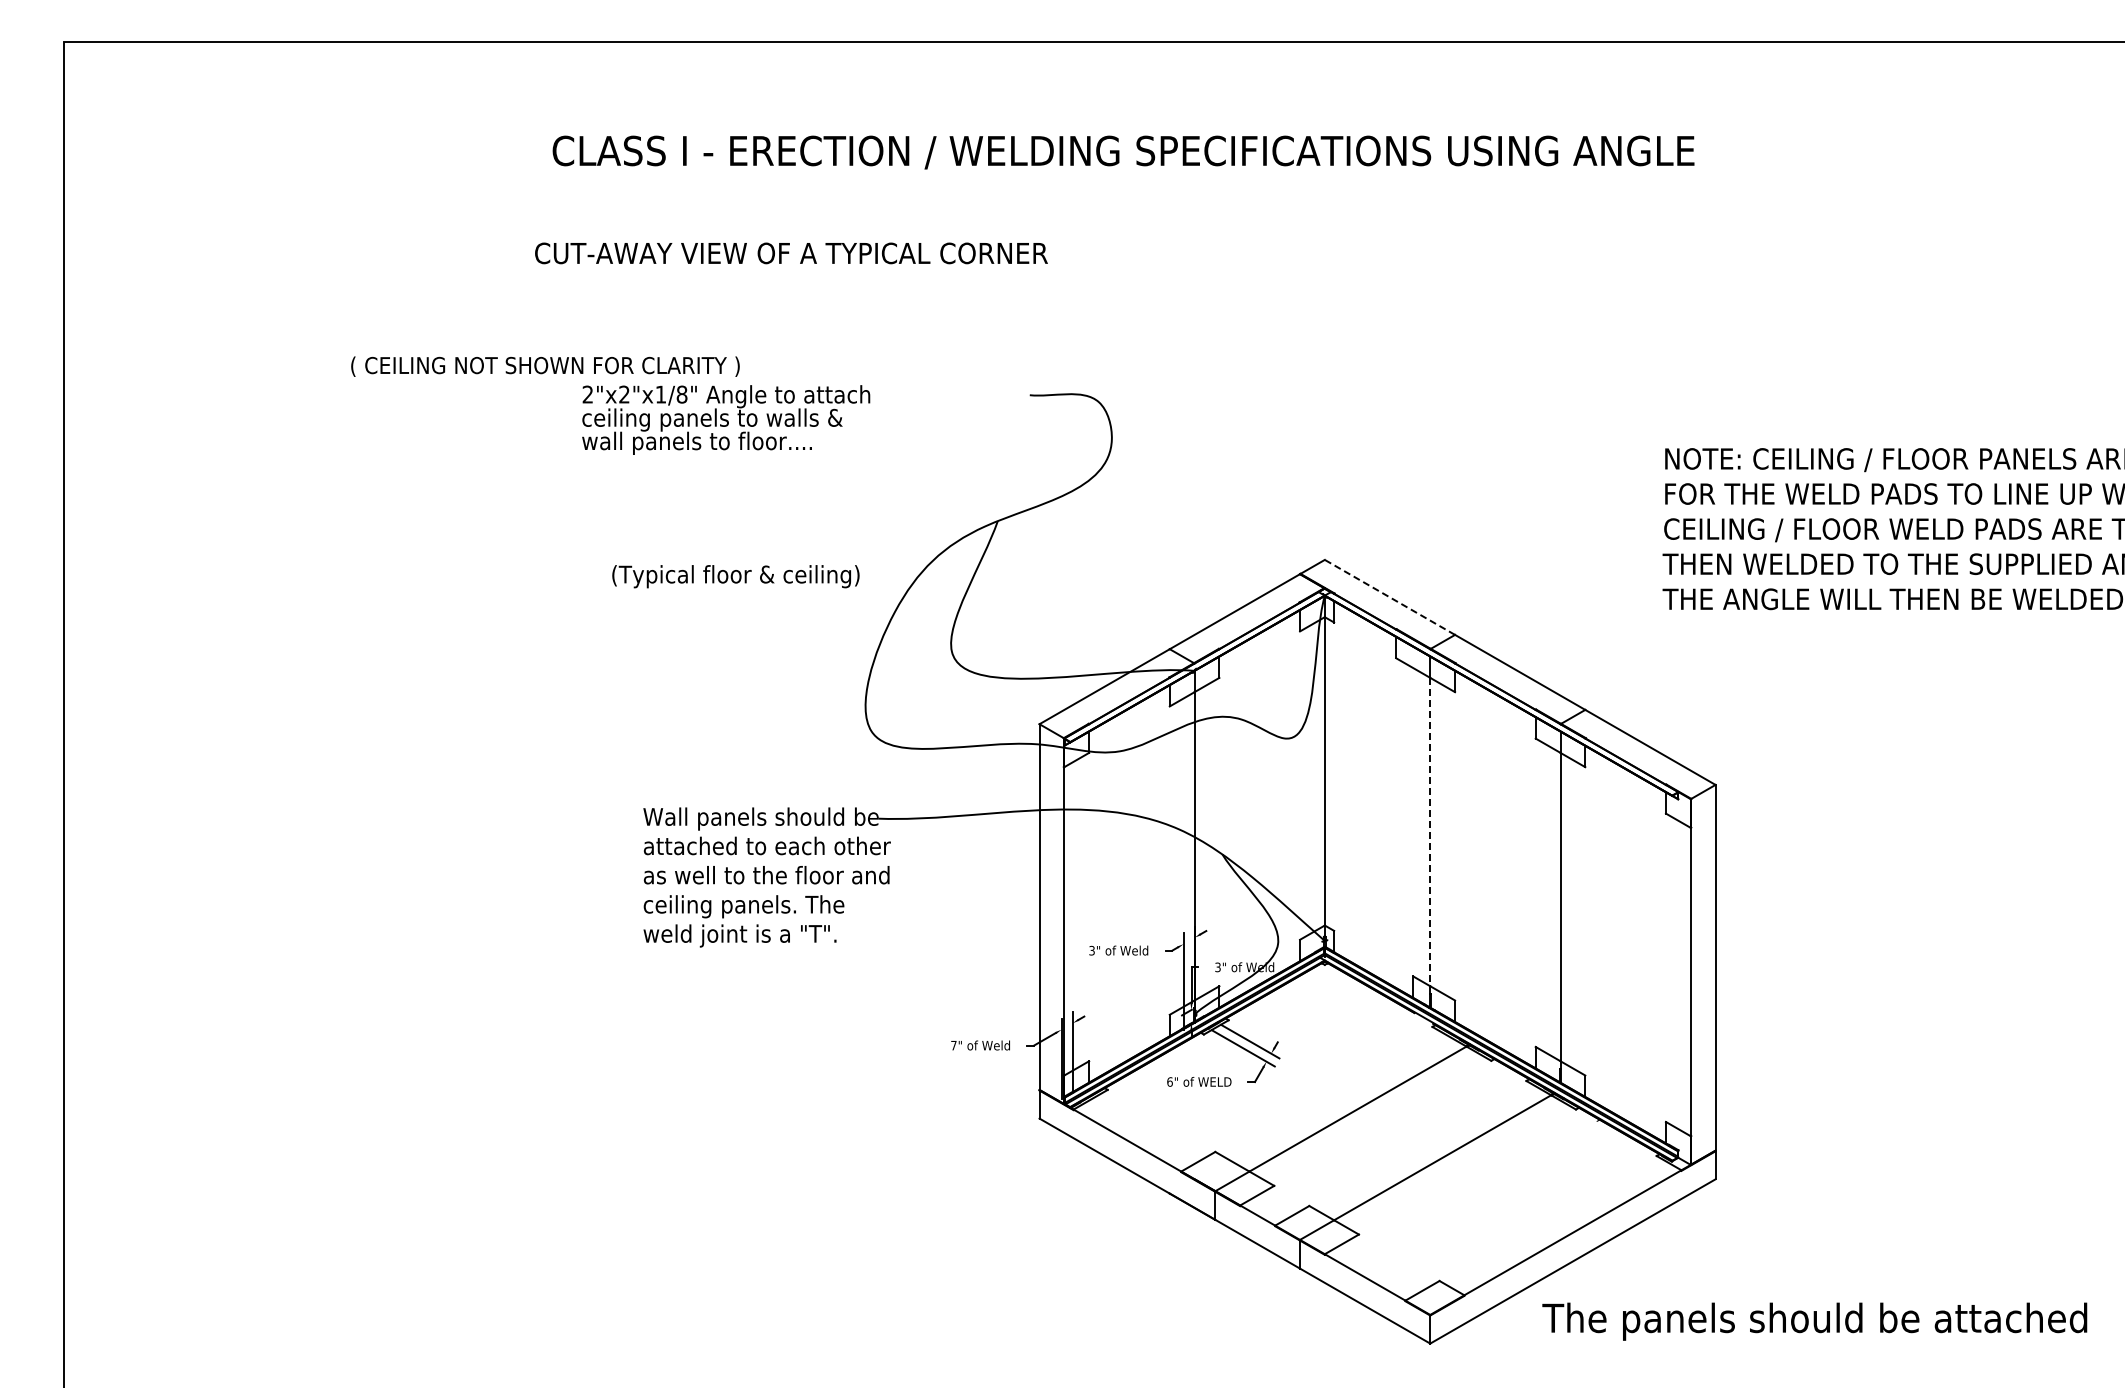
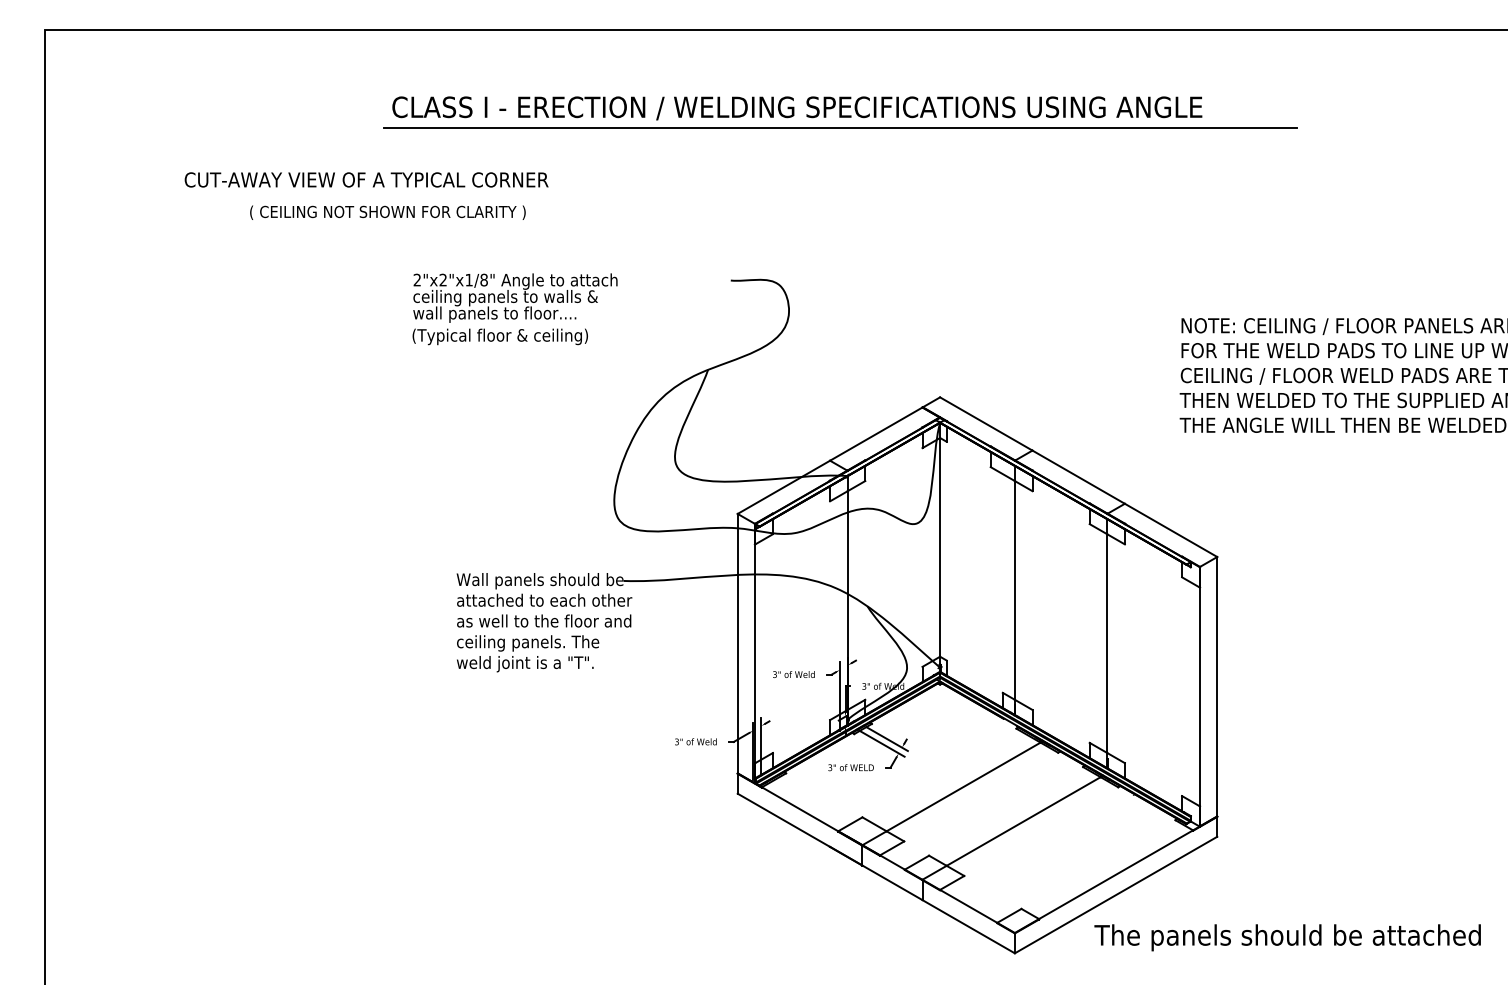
line: (1184, 180) -> (840, 128), added
text: (791, 253) -> (366, 180), moved
text: (545, 366) -> (387, 212), moved
text: (735, 576) -> (500, 336), moved
line: (1389, 597) -> (985, 424), dashed -> solid
line: (1430, 832) -> (1015, 590), dashed -> solid
text: (953, 1045) -> (676, 741), 7" -> 3"
text: (1169, 1081) -> (829, 767), 6" -> 3"

